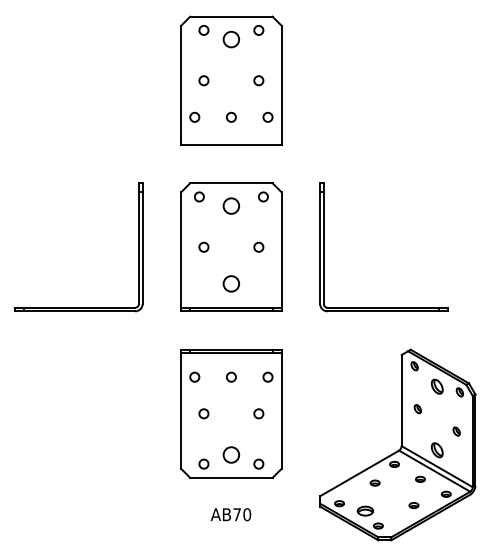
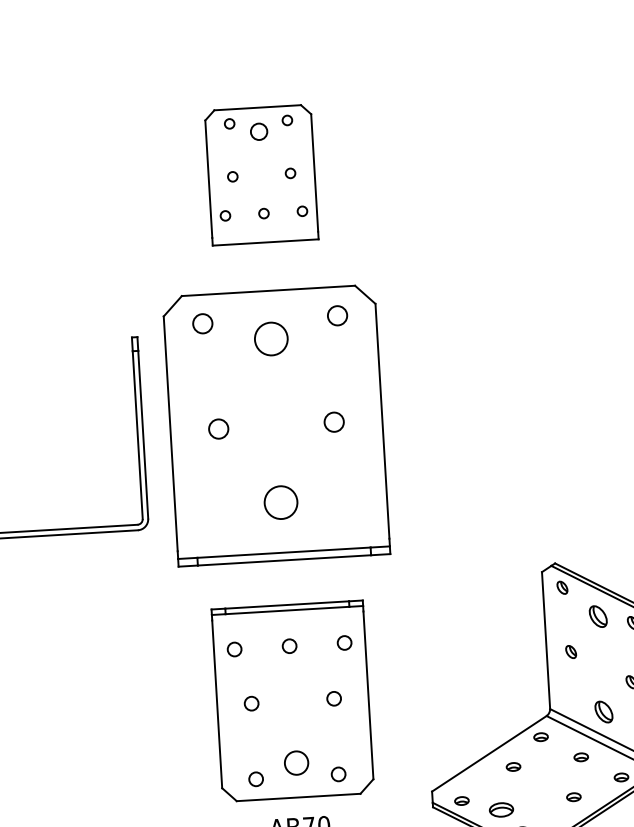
part: (231, 80) -> (261, 174), size x0.7
part: (231, 246) -> (276, 424), size x1.4
part: (324, 247) -> (416, 417), removed
part: (231, 413) -> (293, 700), moved

